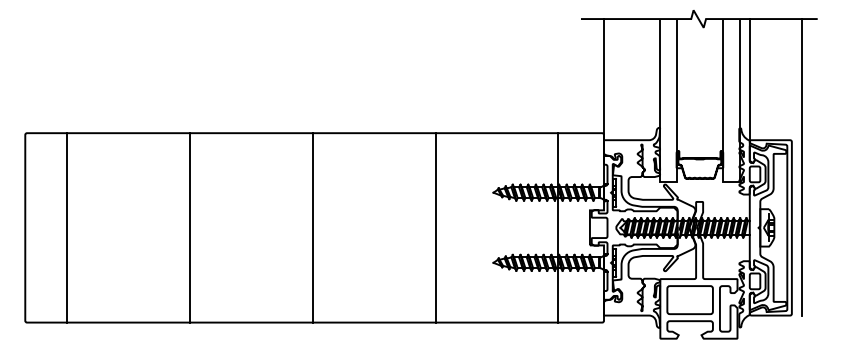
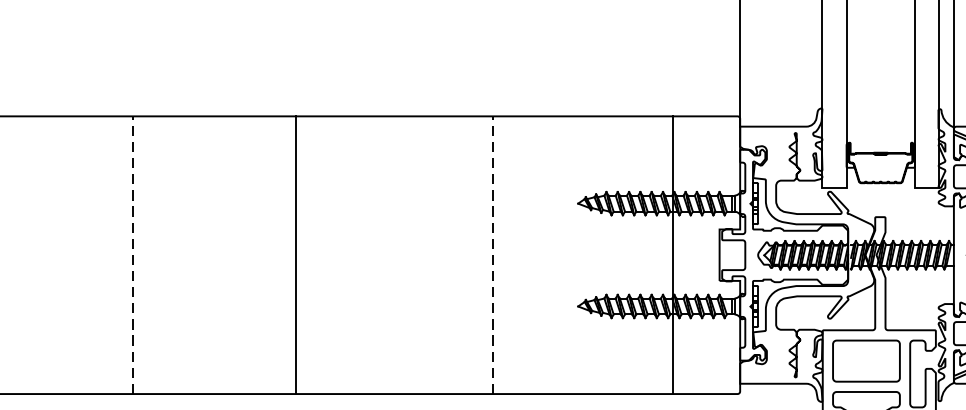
line: (190, 227) -> (133, 254), solid -> dashed
line: (312, 227) -> (295, 254), moved
line: (435, 227) -> (493, 254), solid -> dashed

